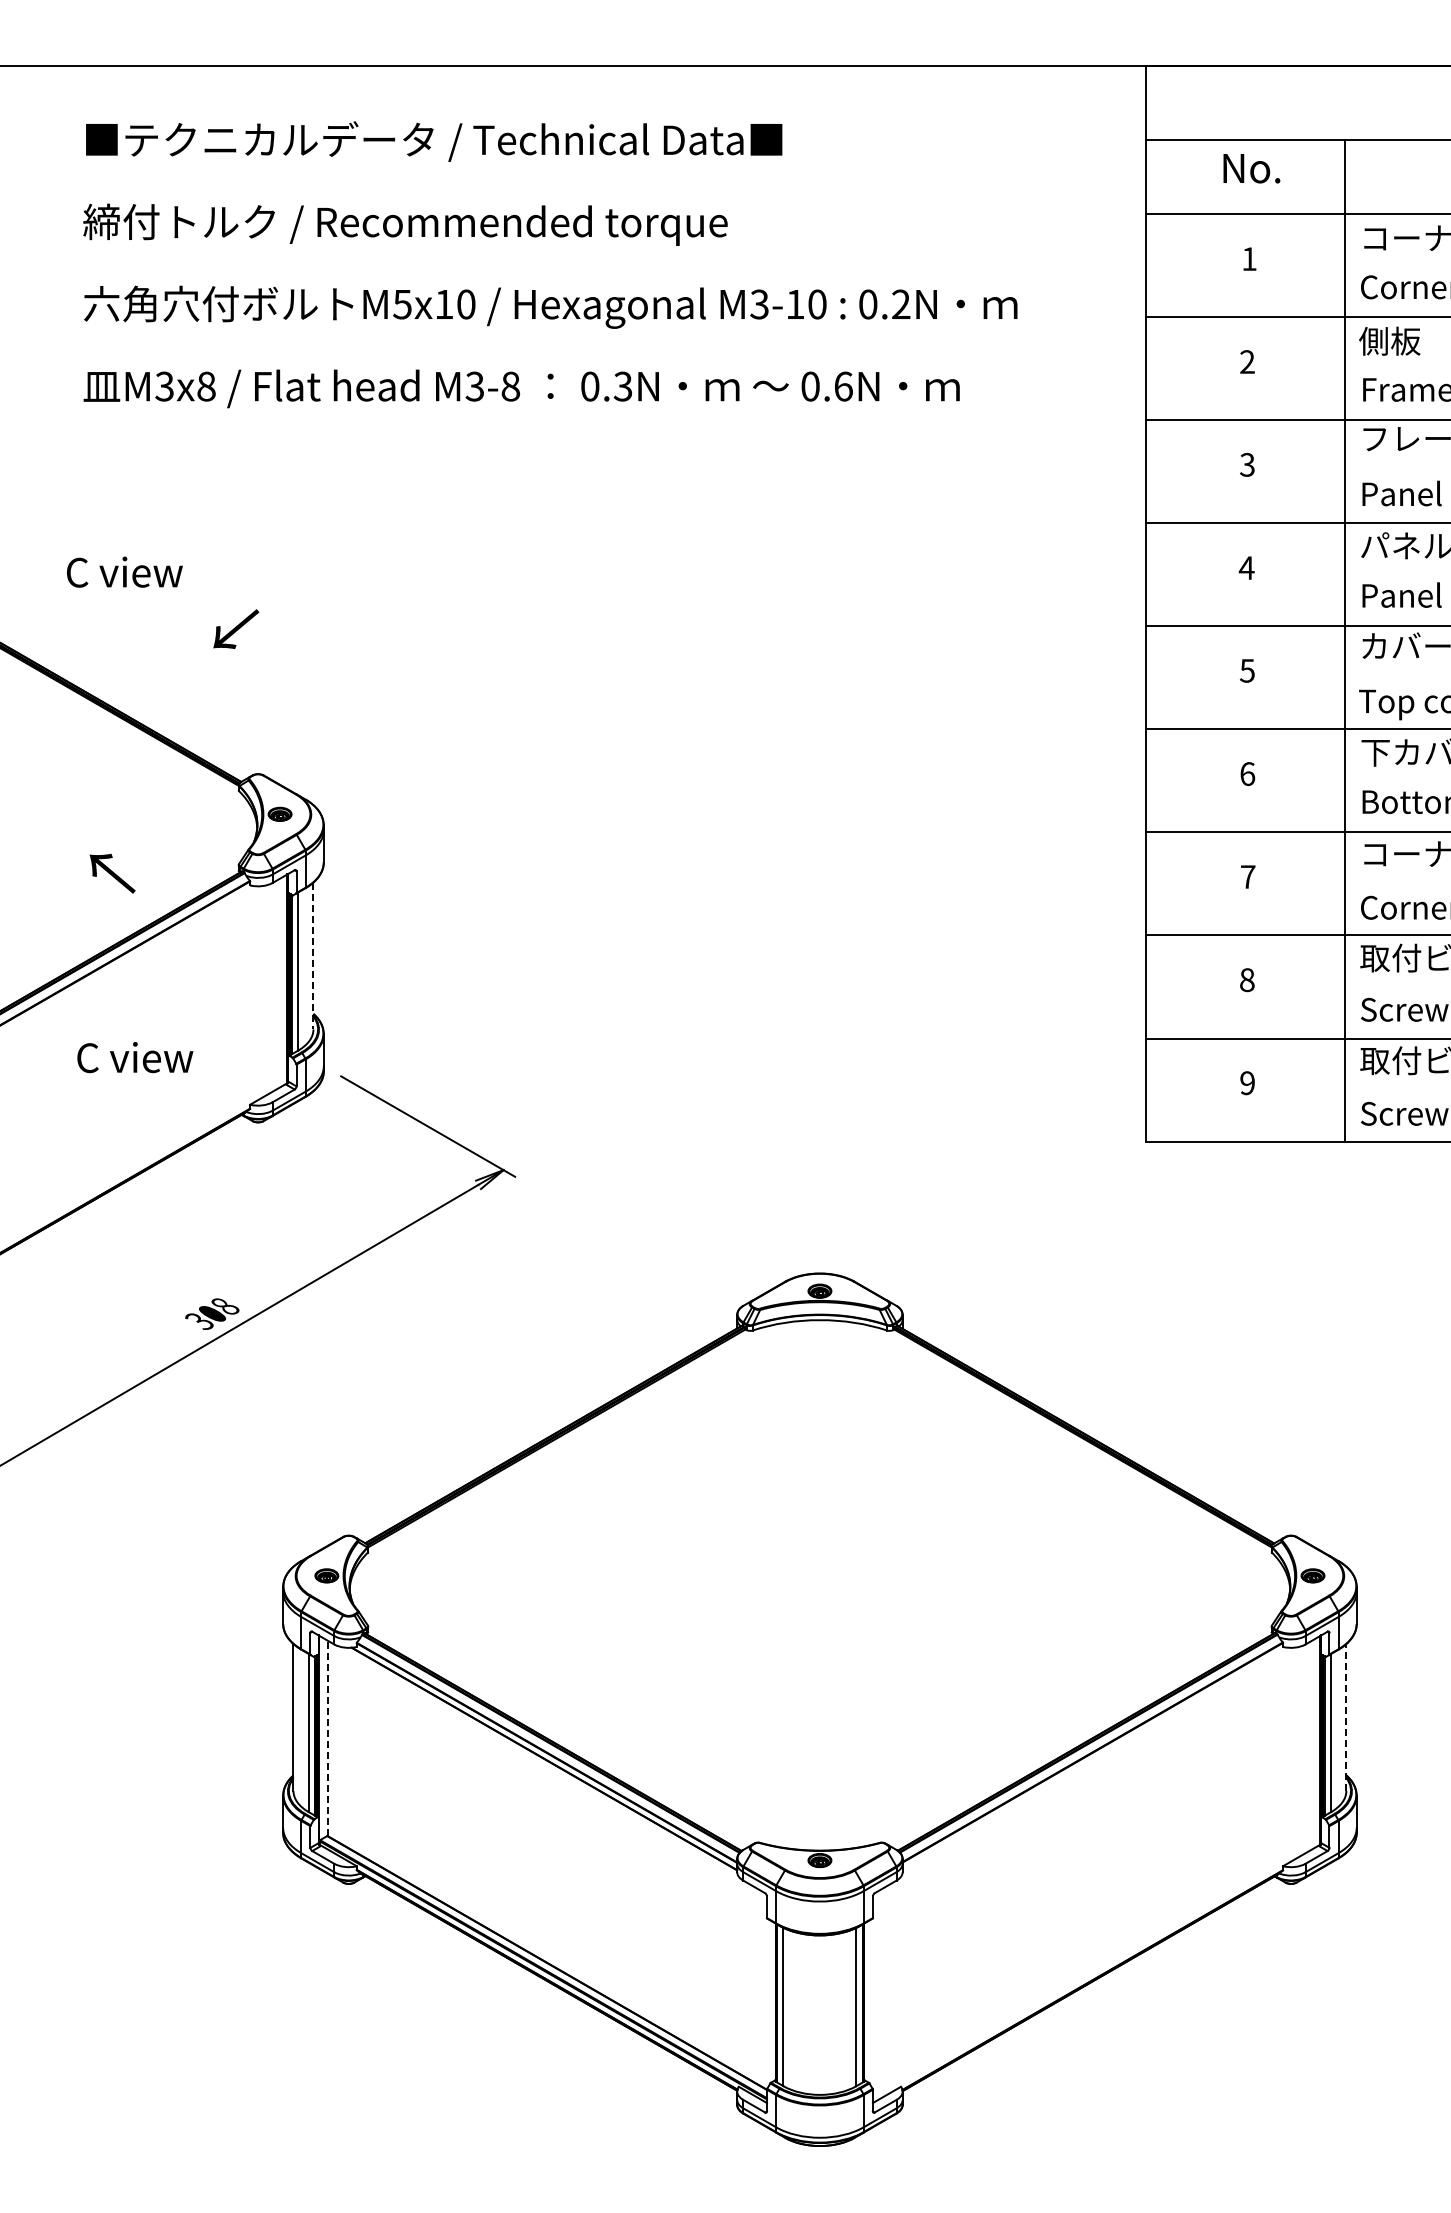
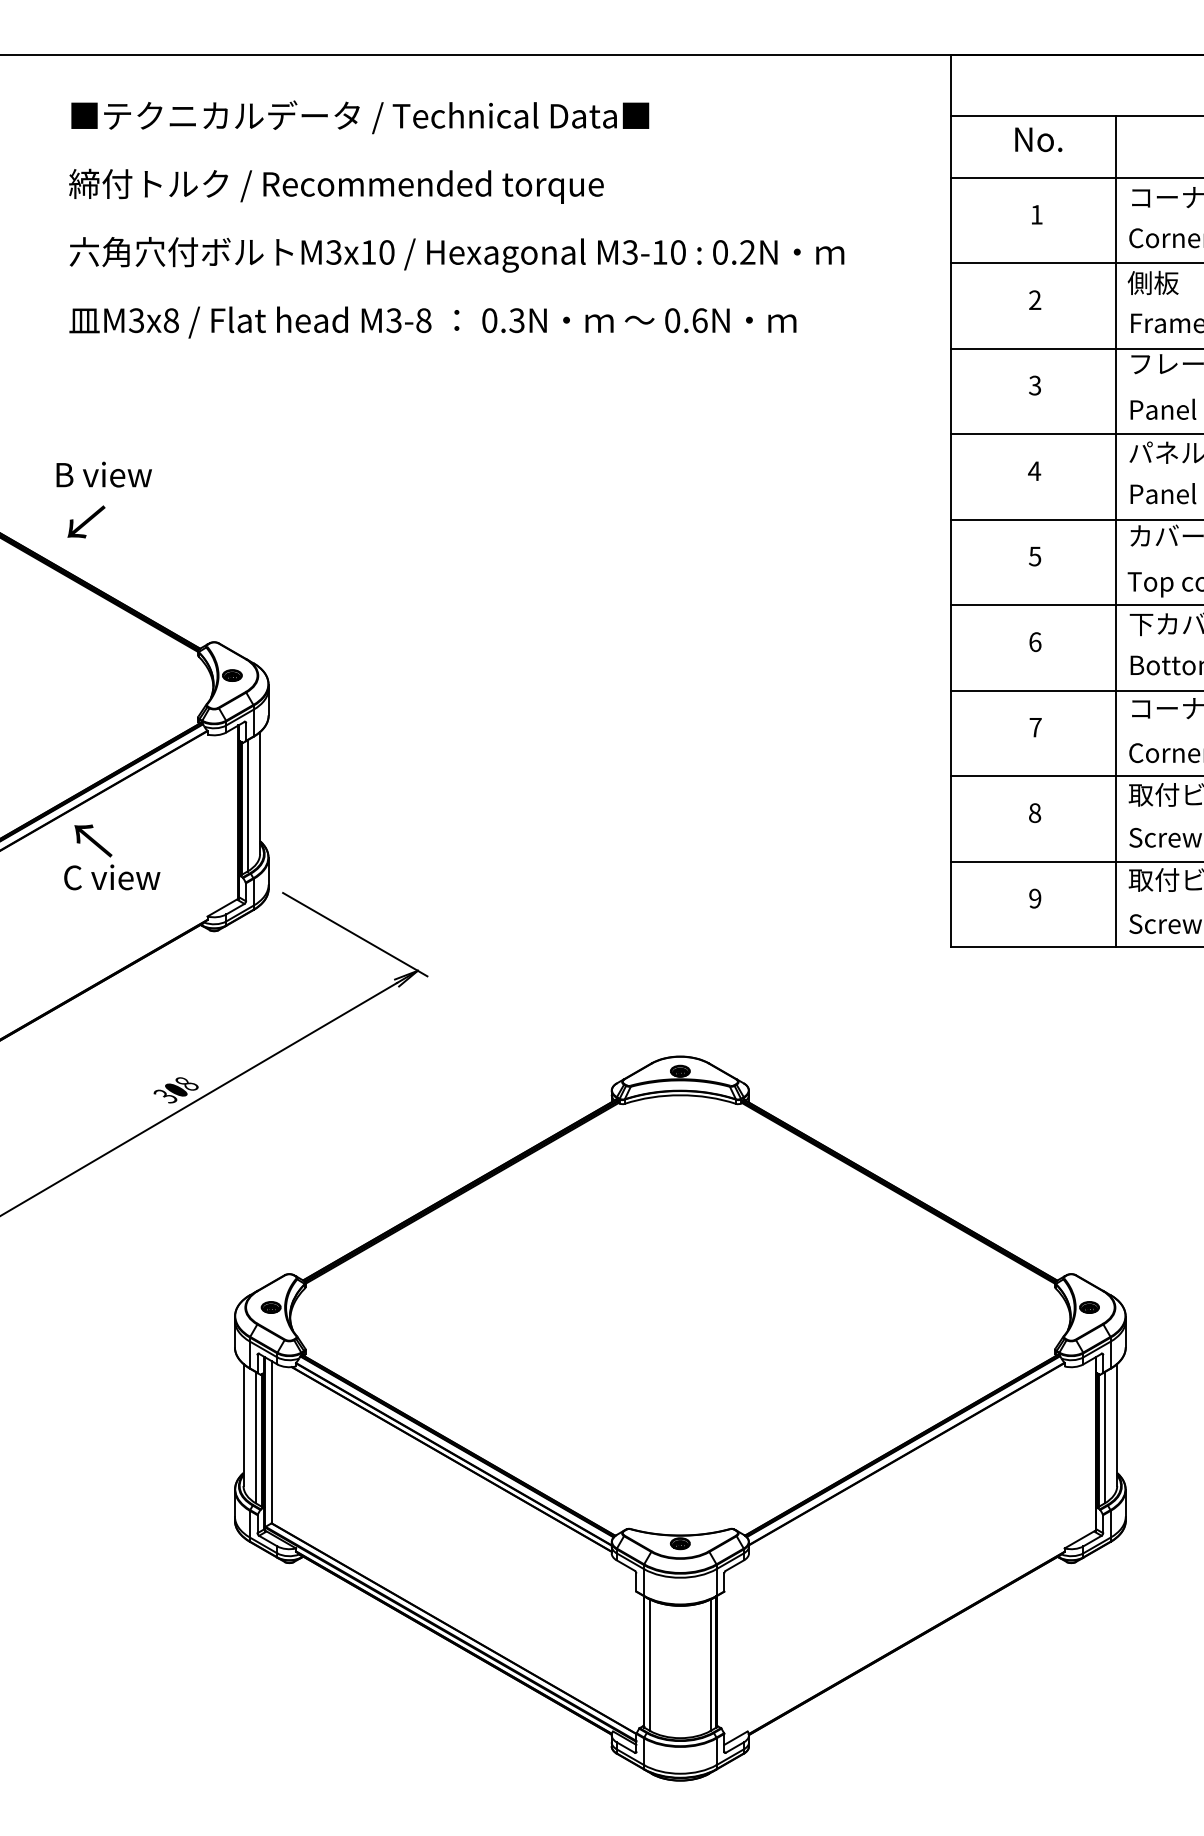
text: (402, 303) -> (333, 251), M5x10 -> M3x10
text: (125, 571) -> (104, 474), C view -> B view
text: (236, 629) -> (86, 522), moved
text: (112, 873) -> (93, 840), moved
line: (313, 956) -> (260, 793), dashed -> solid
line: (1346, 1717) -> (1117, 1425), dashed -> solid
line: (327, 1738) -> (271, 1442), dashed -> solid

